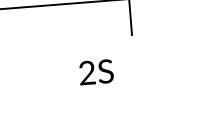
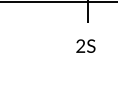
text: (95, 71) -> (85, 45), moved

